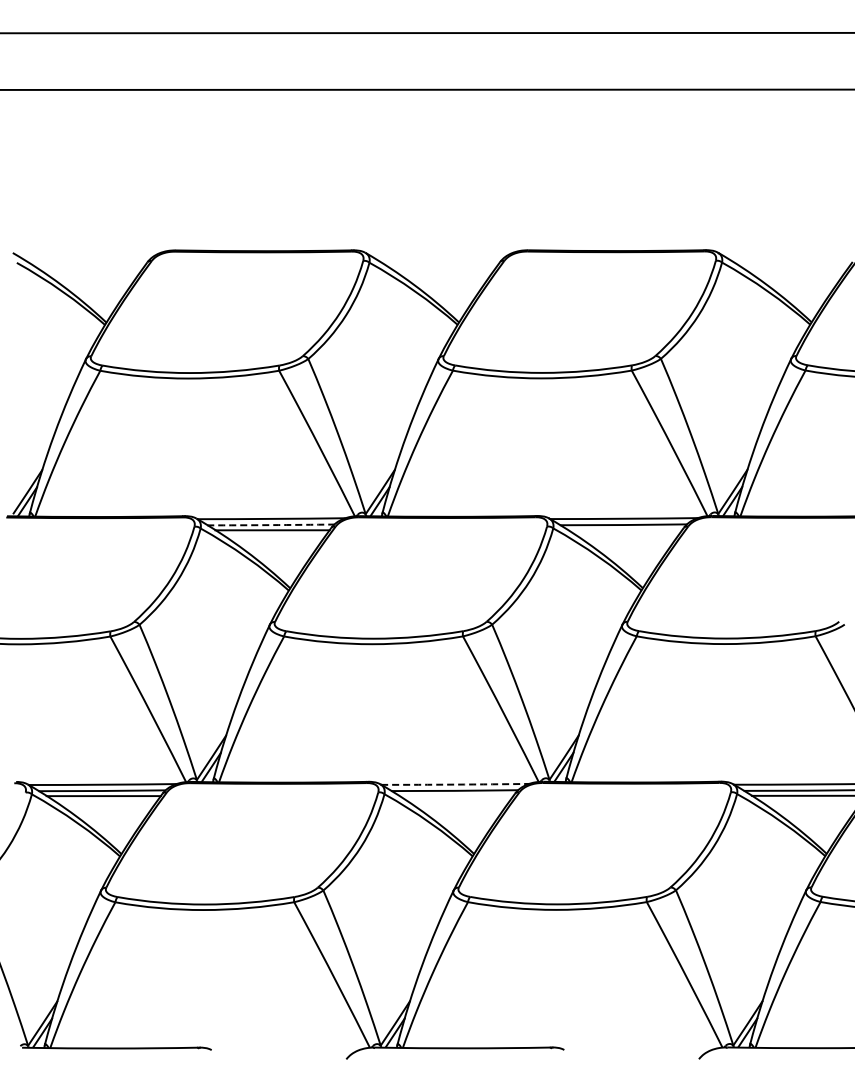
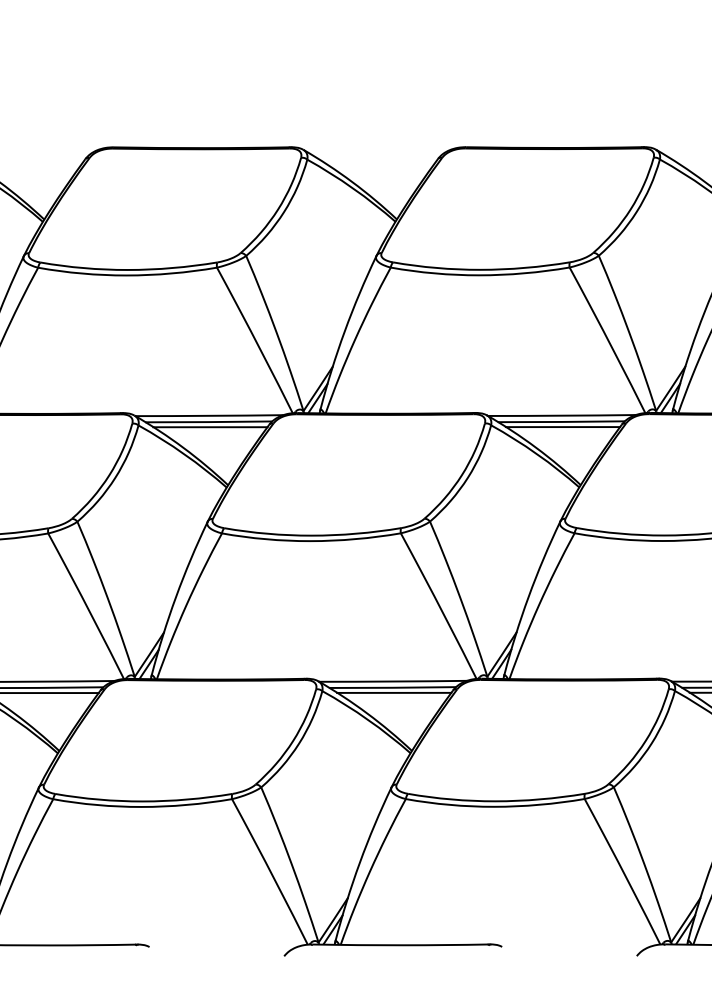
arc: (270, 525) -> (208, 422), dashed -> solid
line: (625, 530) -> (563, 427), added
arc: (455, 784) -> (393, 681), dashed -> solid
line: (456, 795) -> (394, 692), added

